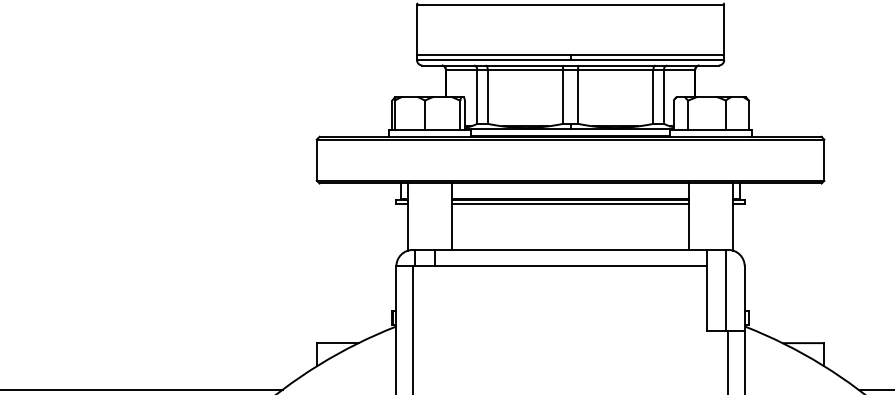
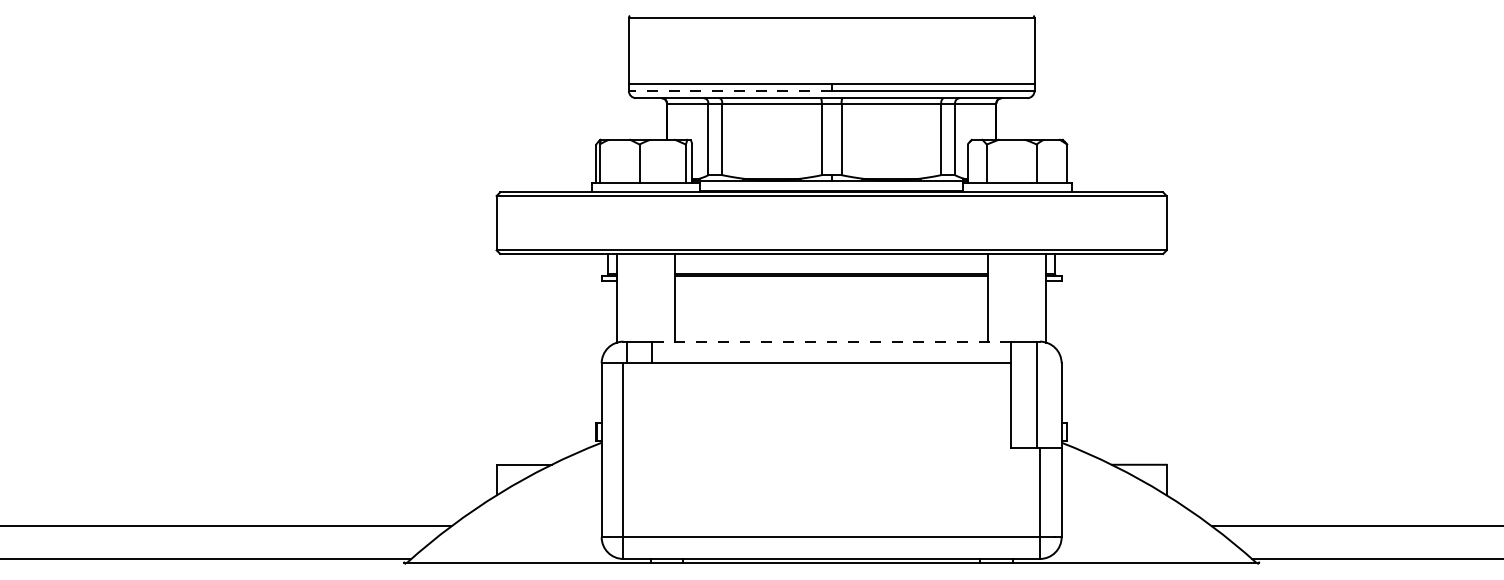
line: (493, 59) -> (729, 90), solid -> dashed
line: (570, 204) -> (831, 281), removed
line: (570, 249) -> (831, 341), solid -> dashed

